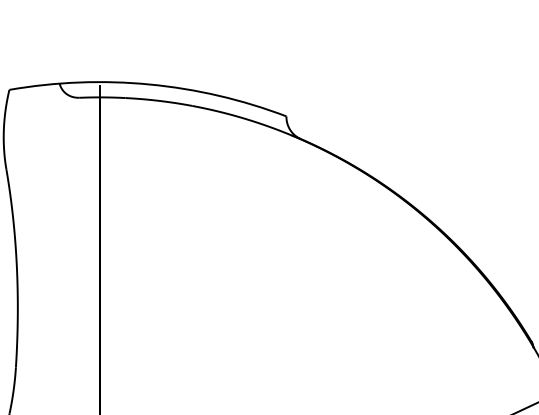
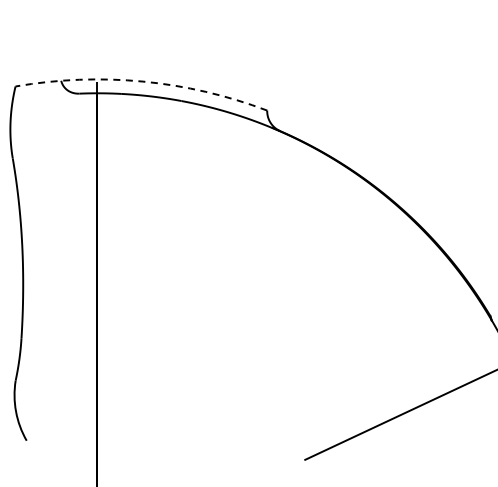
arc: (150, 84) -> (143, 81), solid -> dashed

